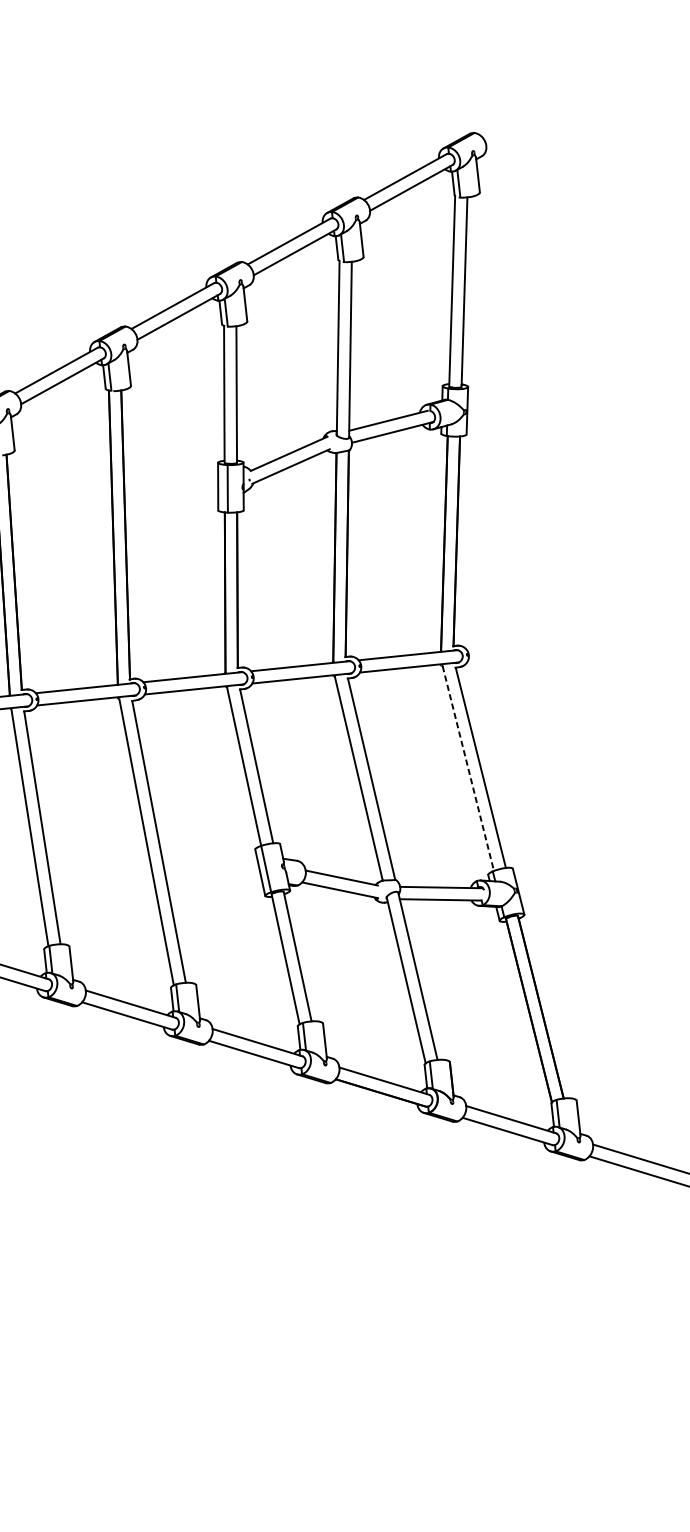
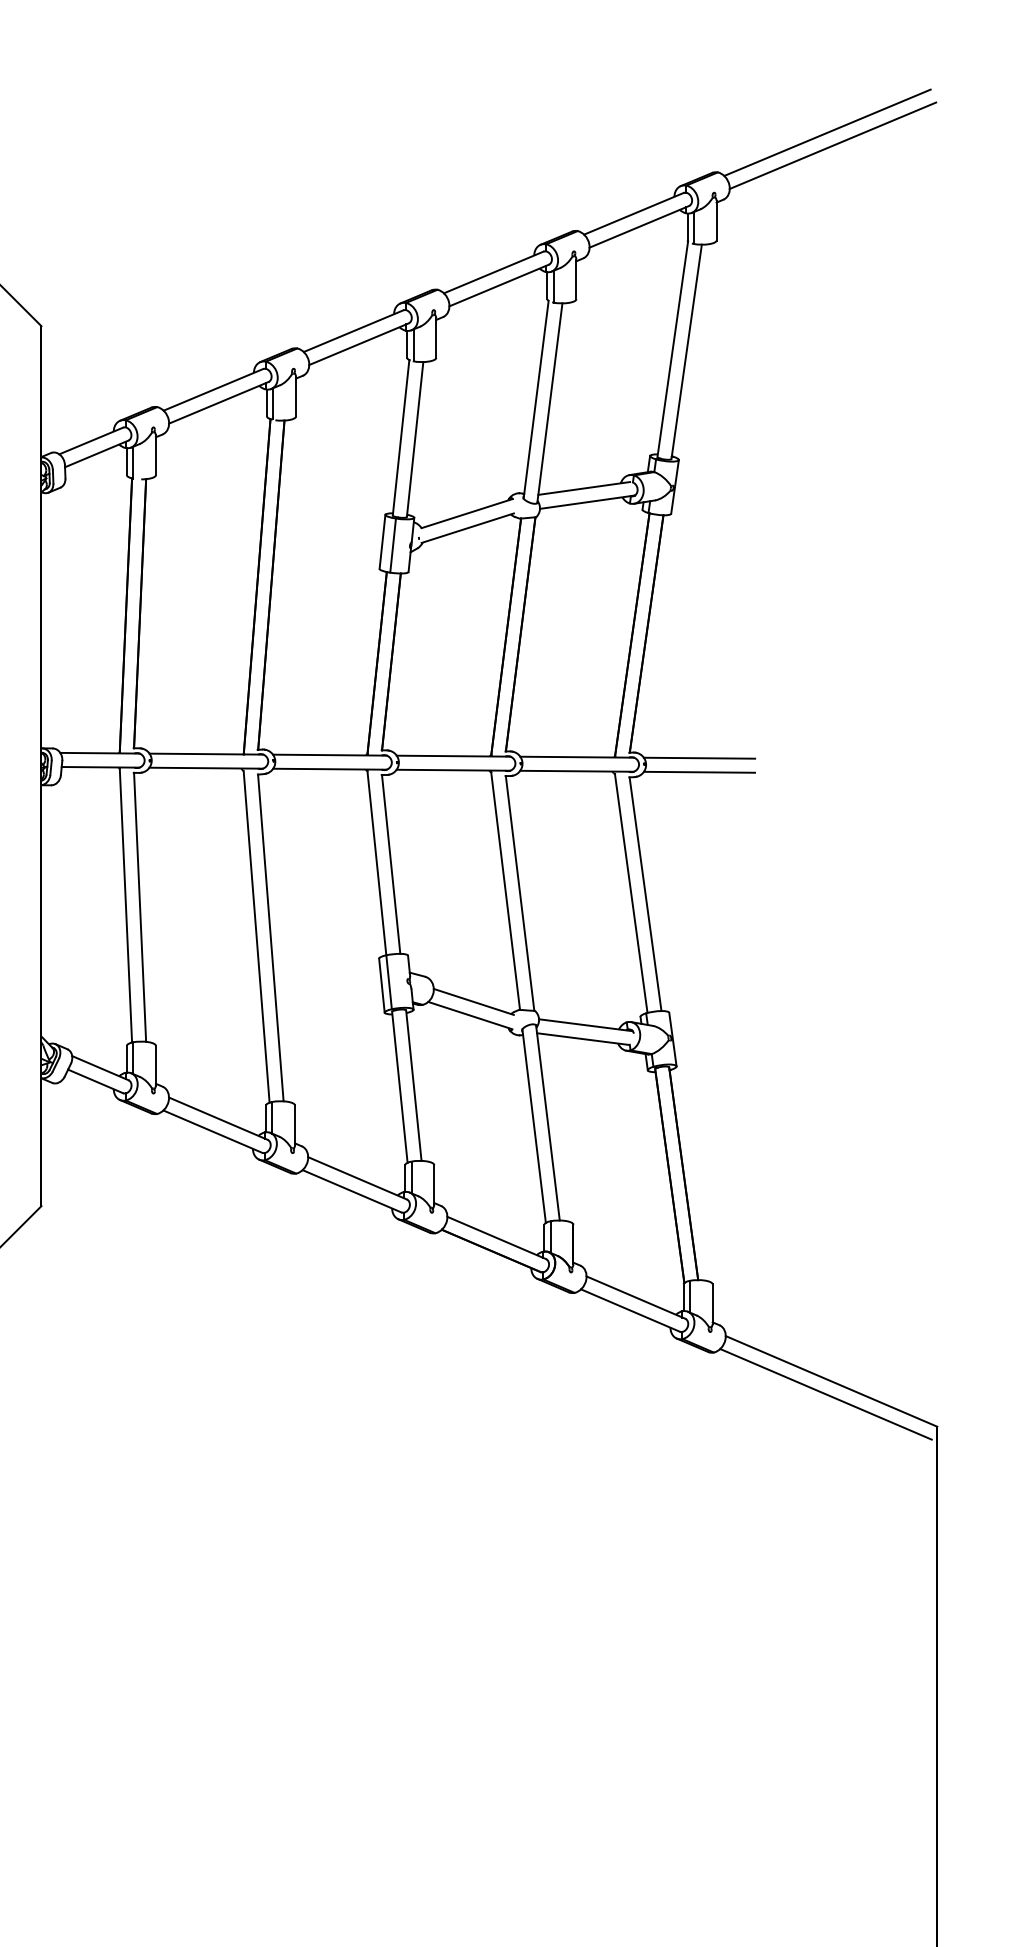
line: (565, 87) -> (827, 132), added
line: (571, 98) -> (832, 145), added
line: (514, 643) -> (699, 757), added
line: (515, 655) -> (699, 771), added
line: (468, 768) -> (631, 893), dashed -> solid

